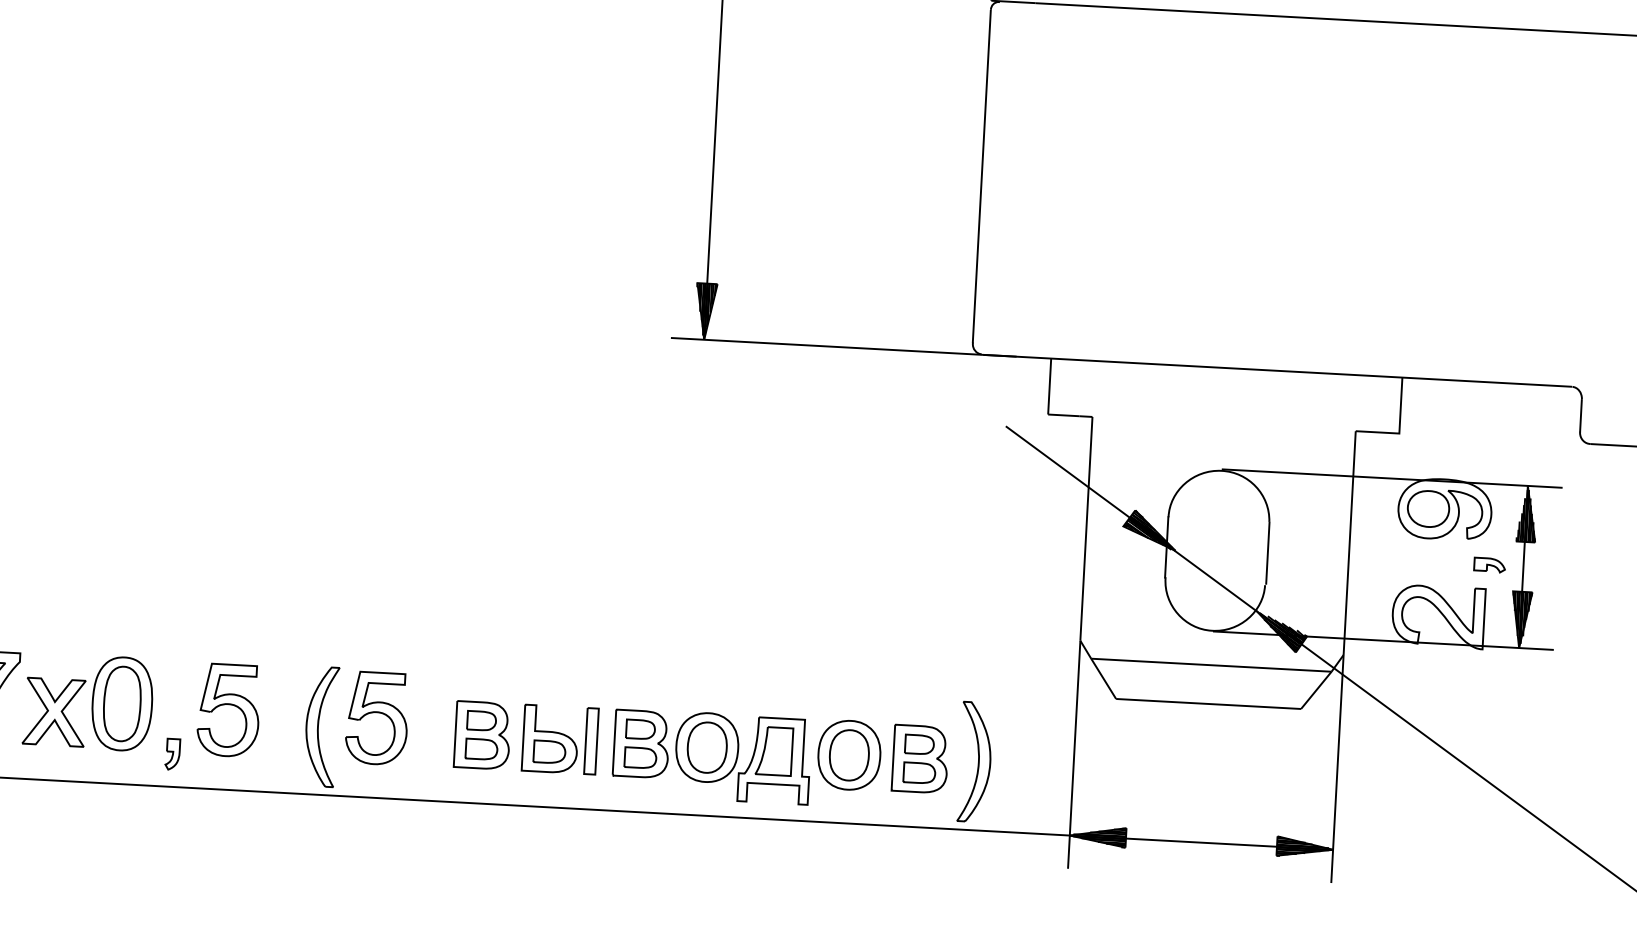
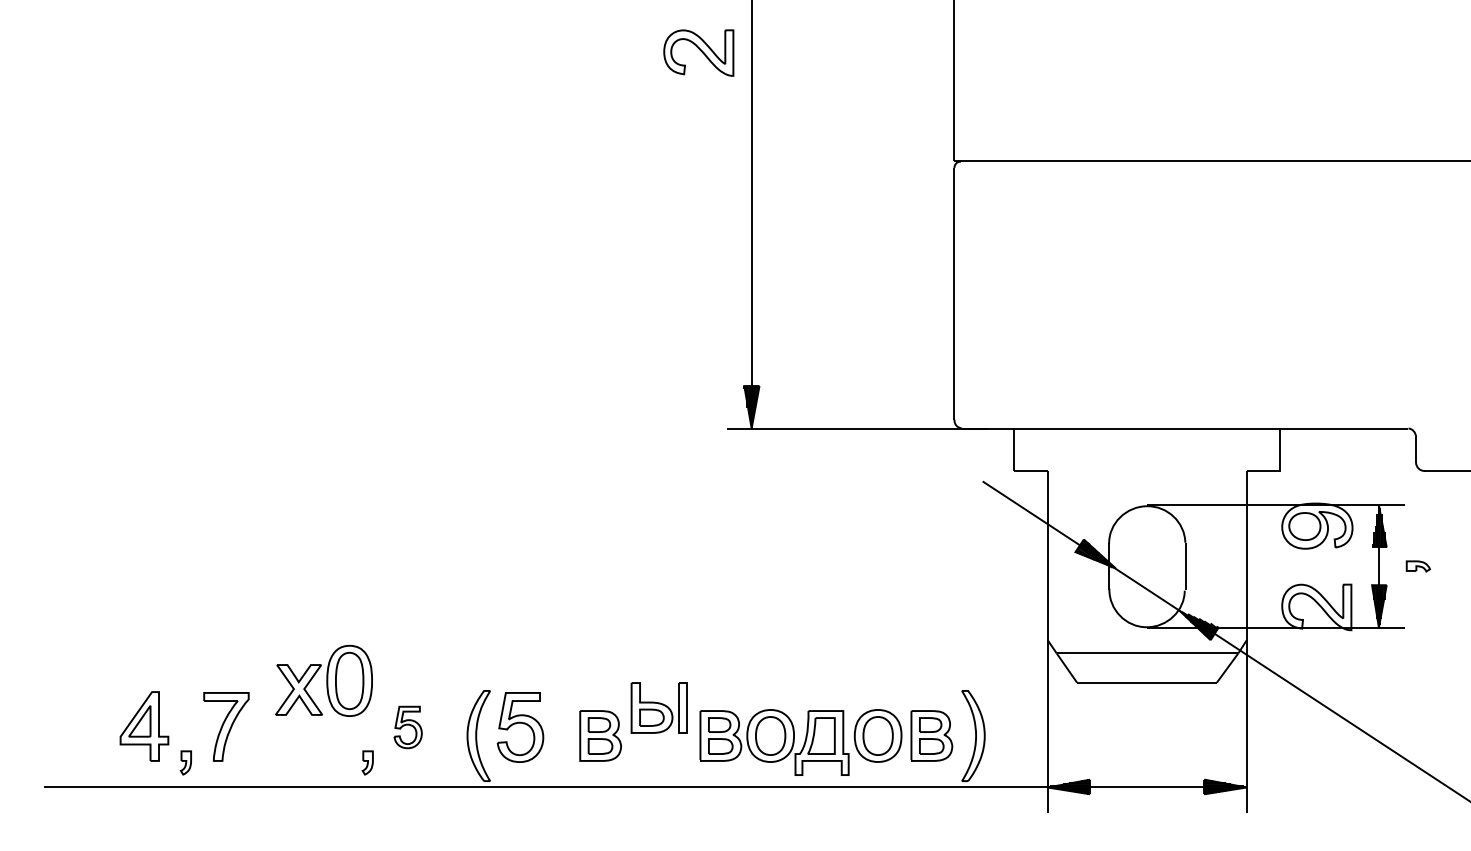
part: (1488, 565) -> (1417, 566), moved
part: (87, 701) -> (323, 680), moved
part: (227, 710) -> (407, 727), size x0.6
part: (559, 738) -> (658, 707), moved

